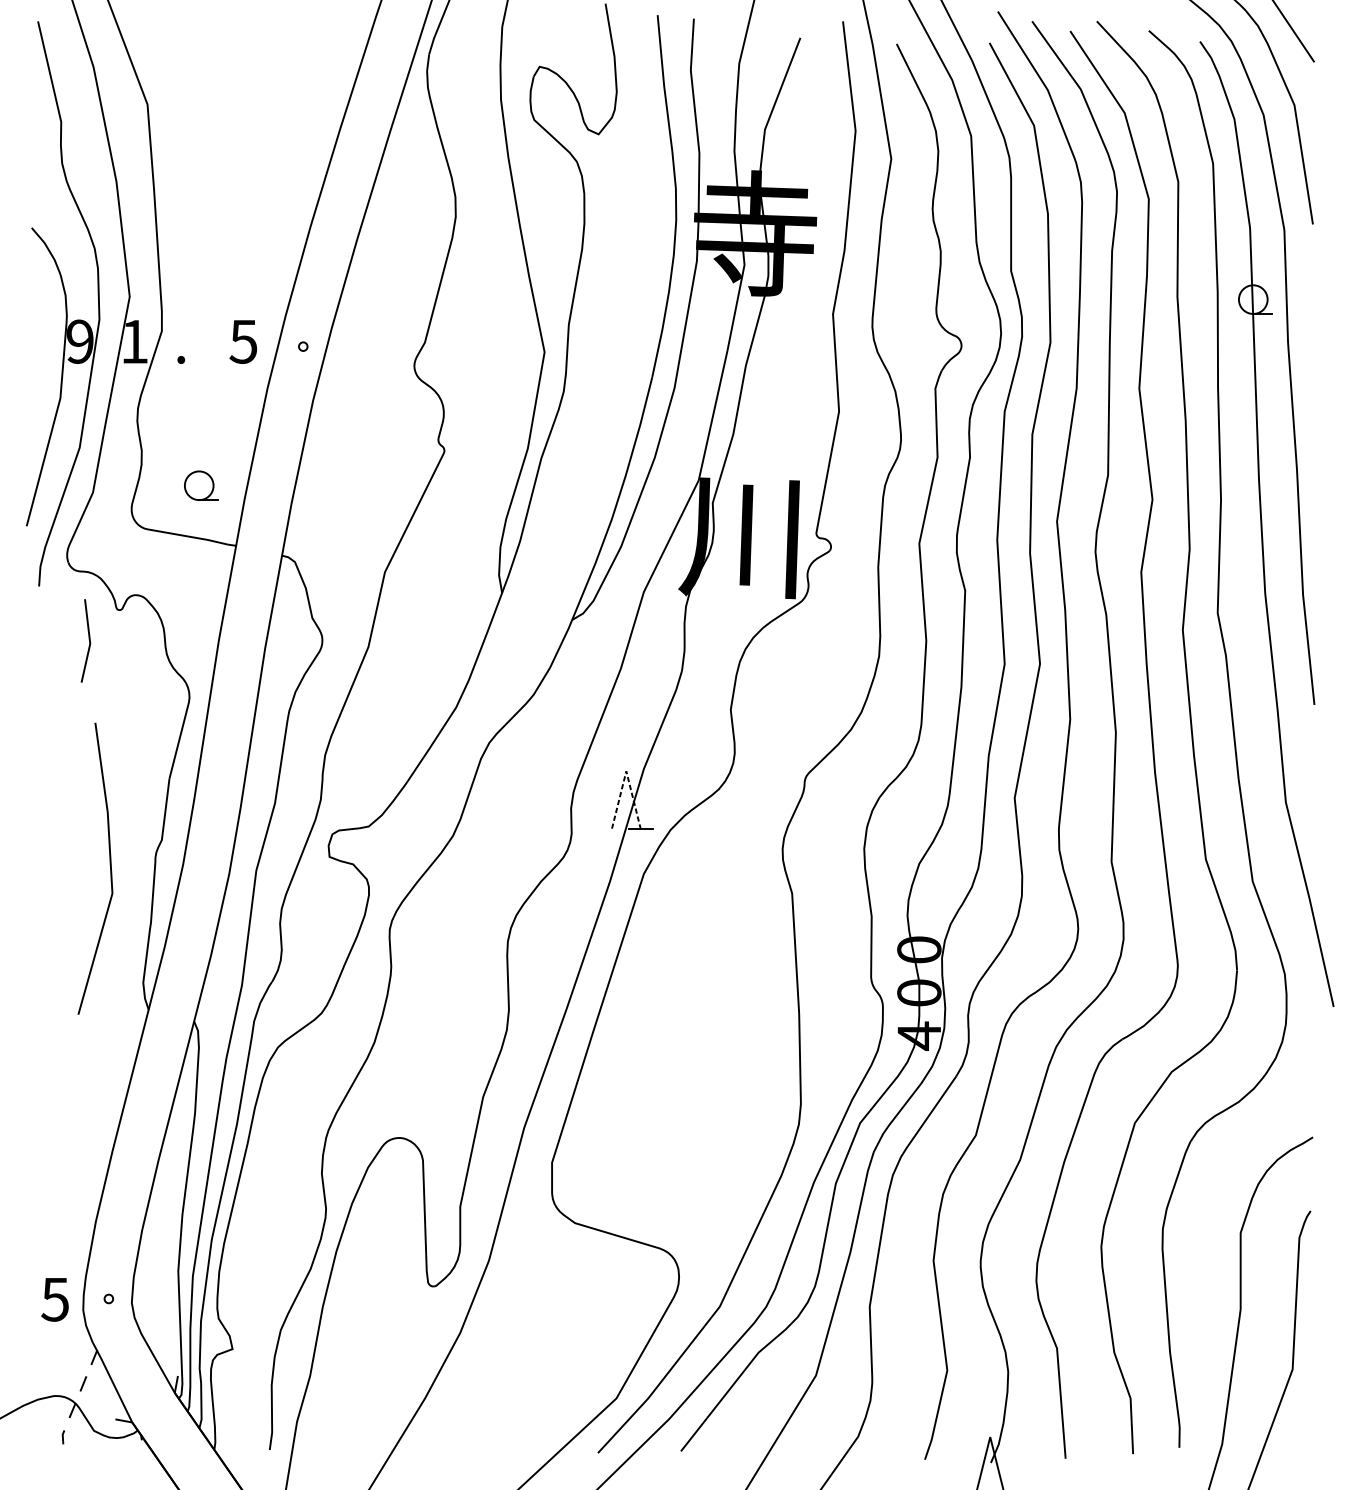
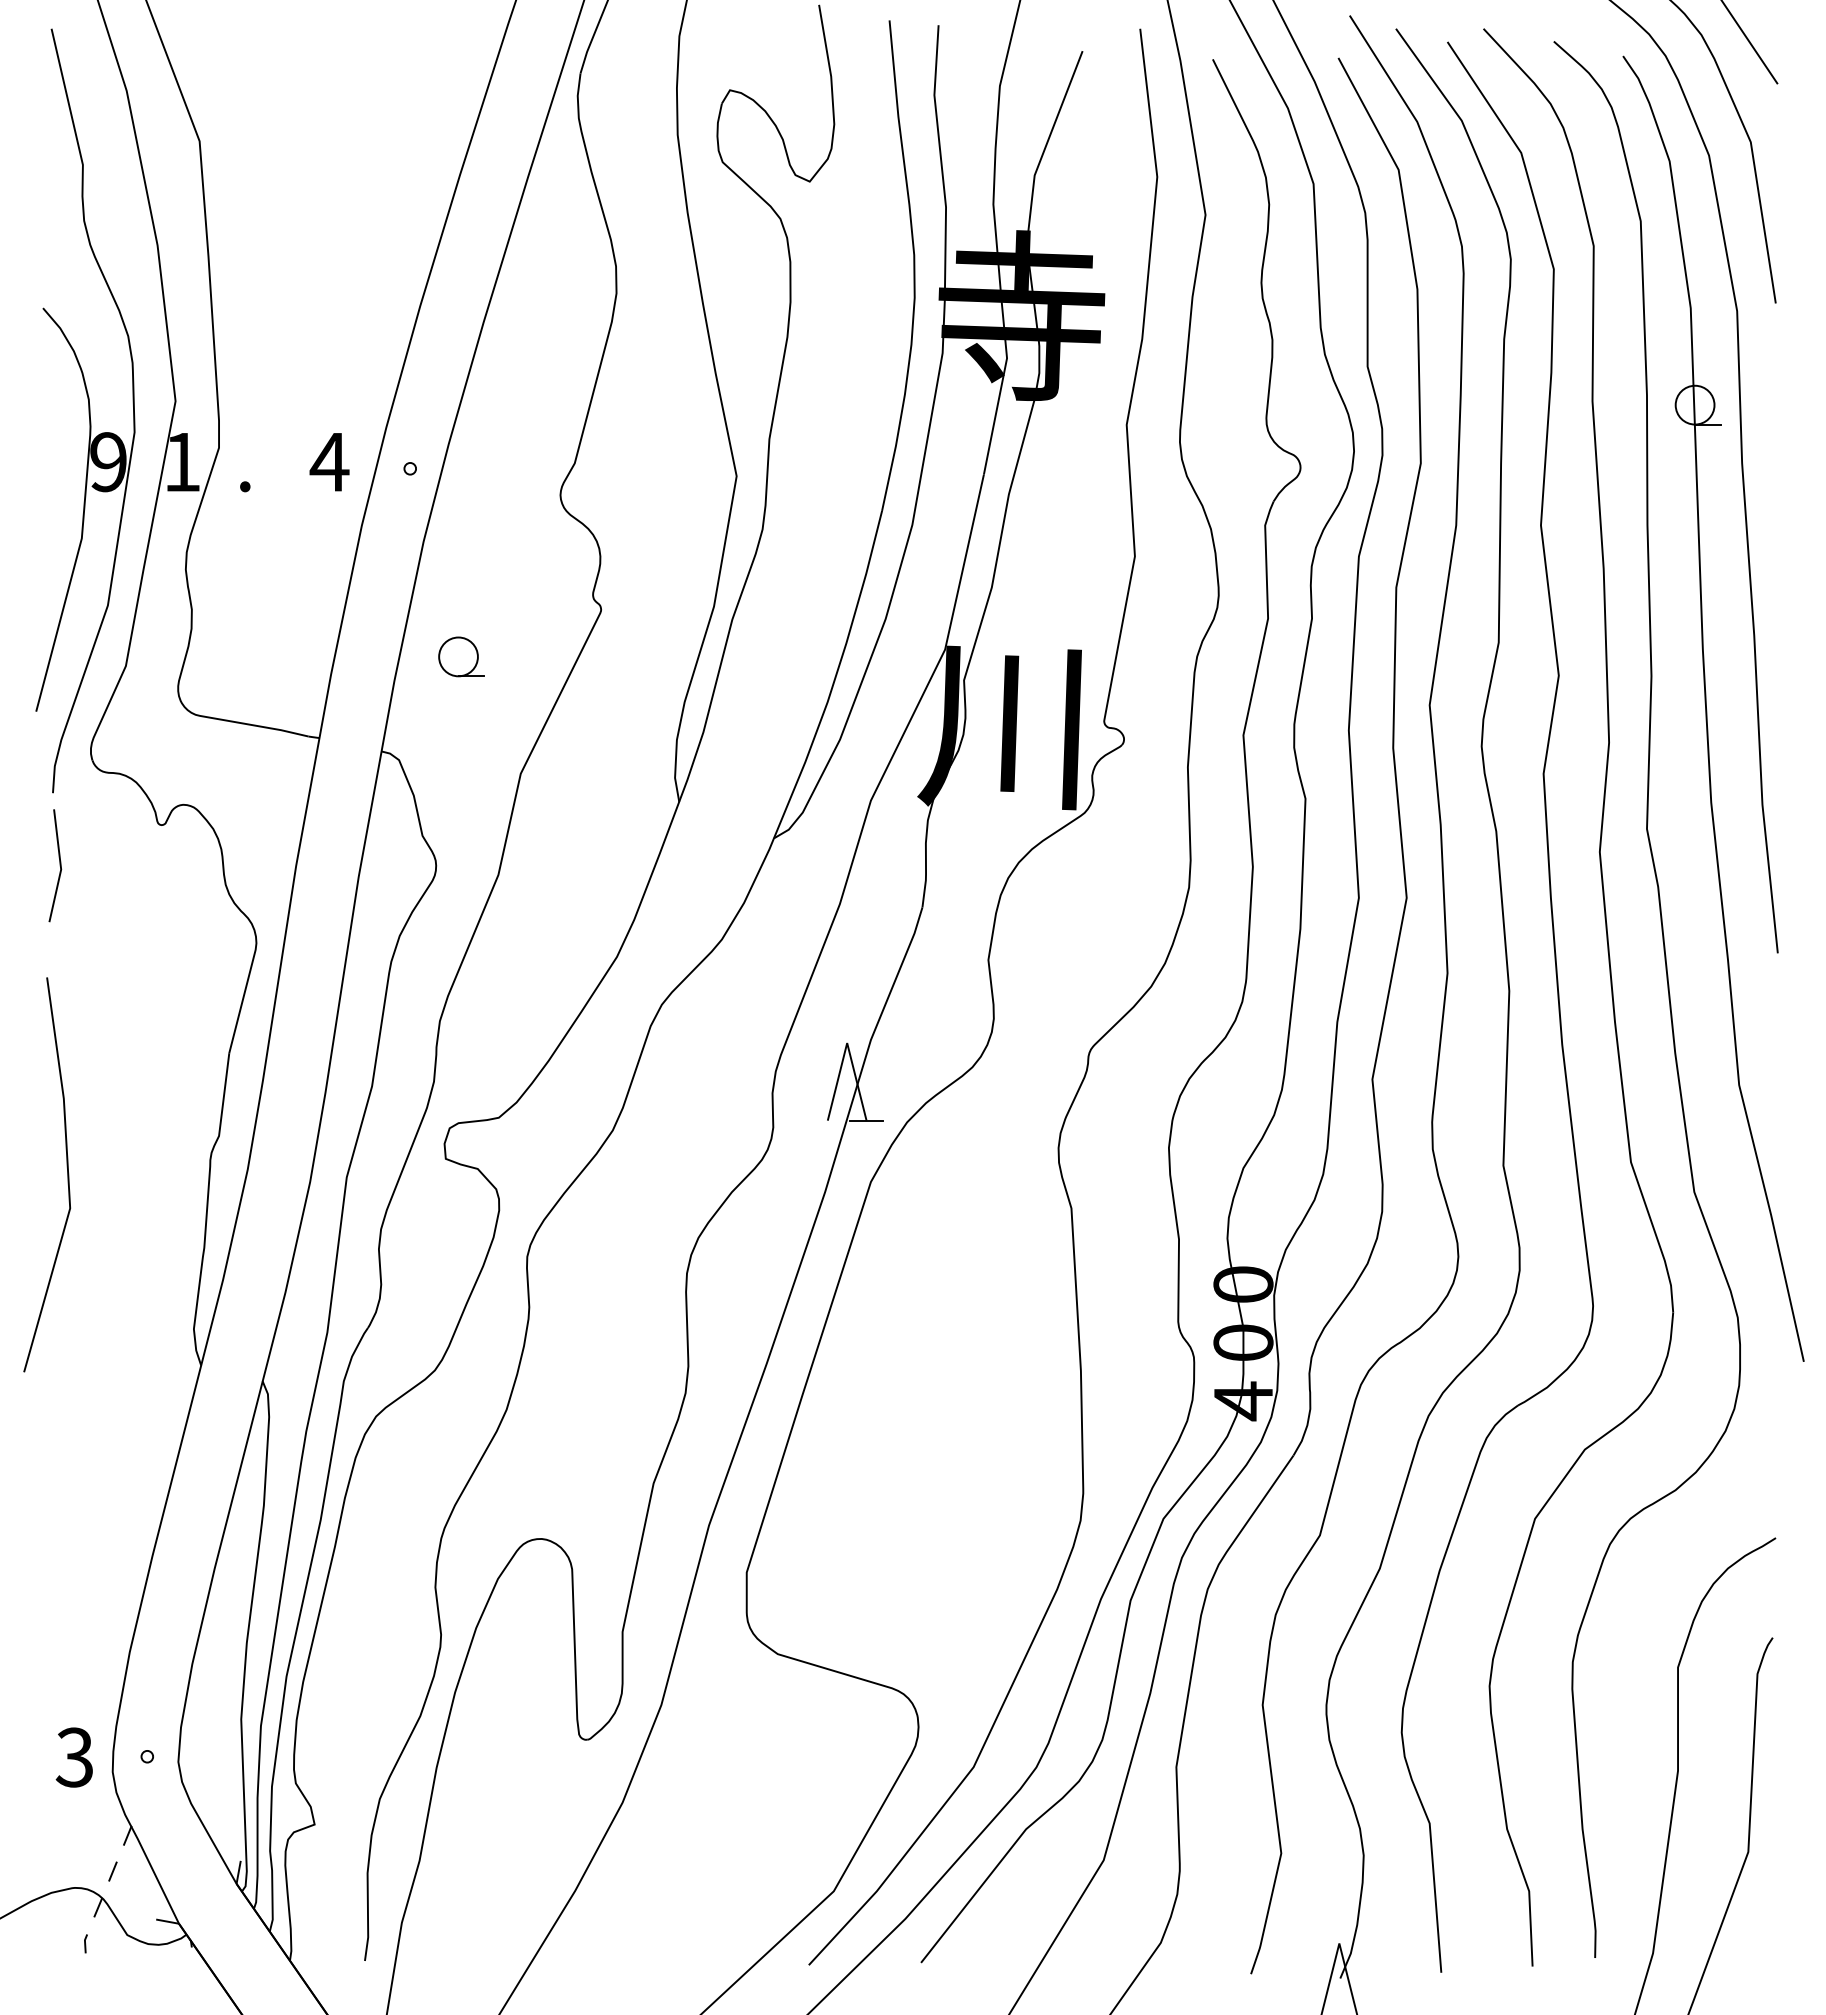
text: (243, 342) -> (329, 462), 5 -> 4
part: (201, 485) -> (461, 656), moved
line: (89, 640) -> (59, 865), moved
line: (626, 771) -> (847, 1043), dashed -> solid
line: (110, 868) -> (67, 1174), moved
text: (55, 1299) -> (74, 1757), 5 -> 3

